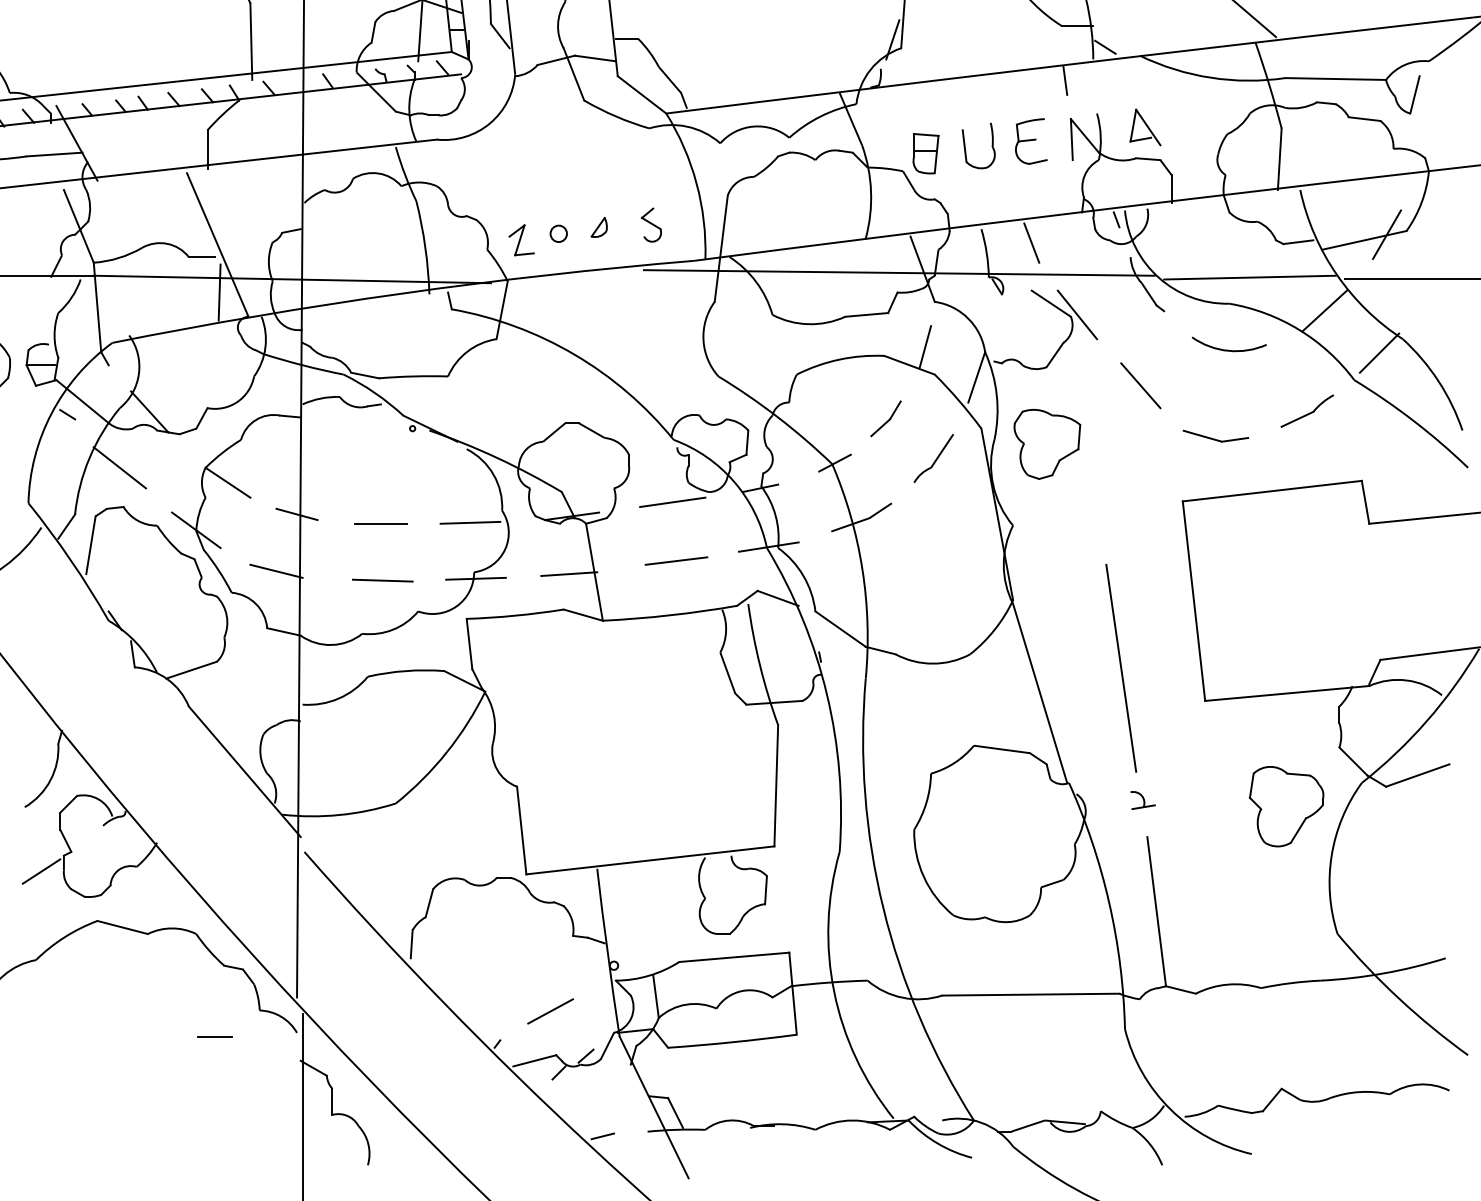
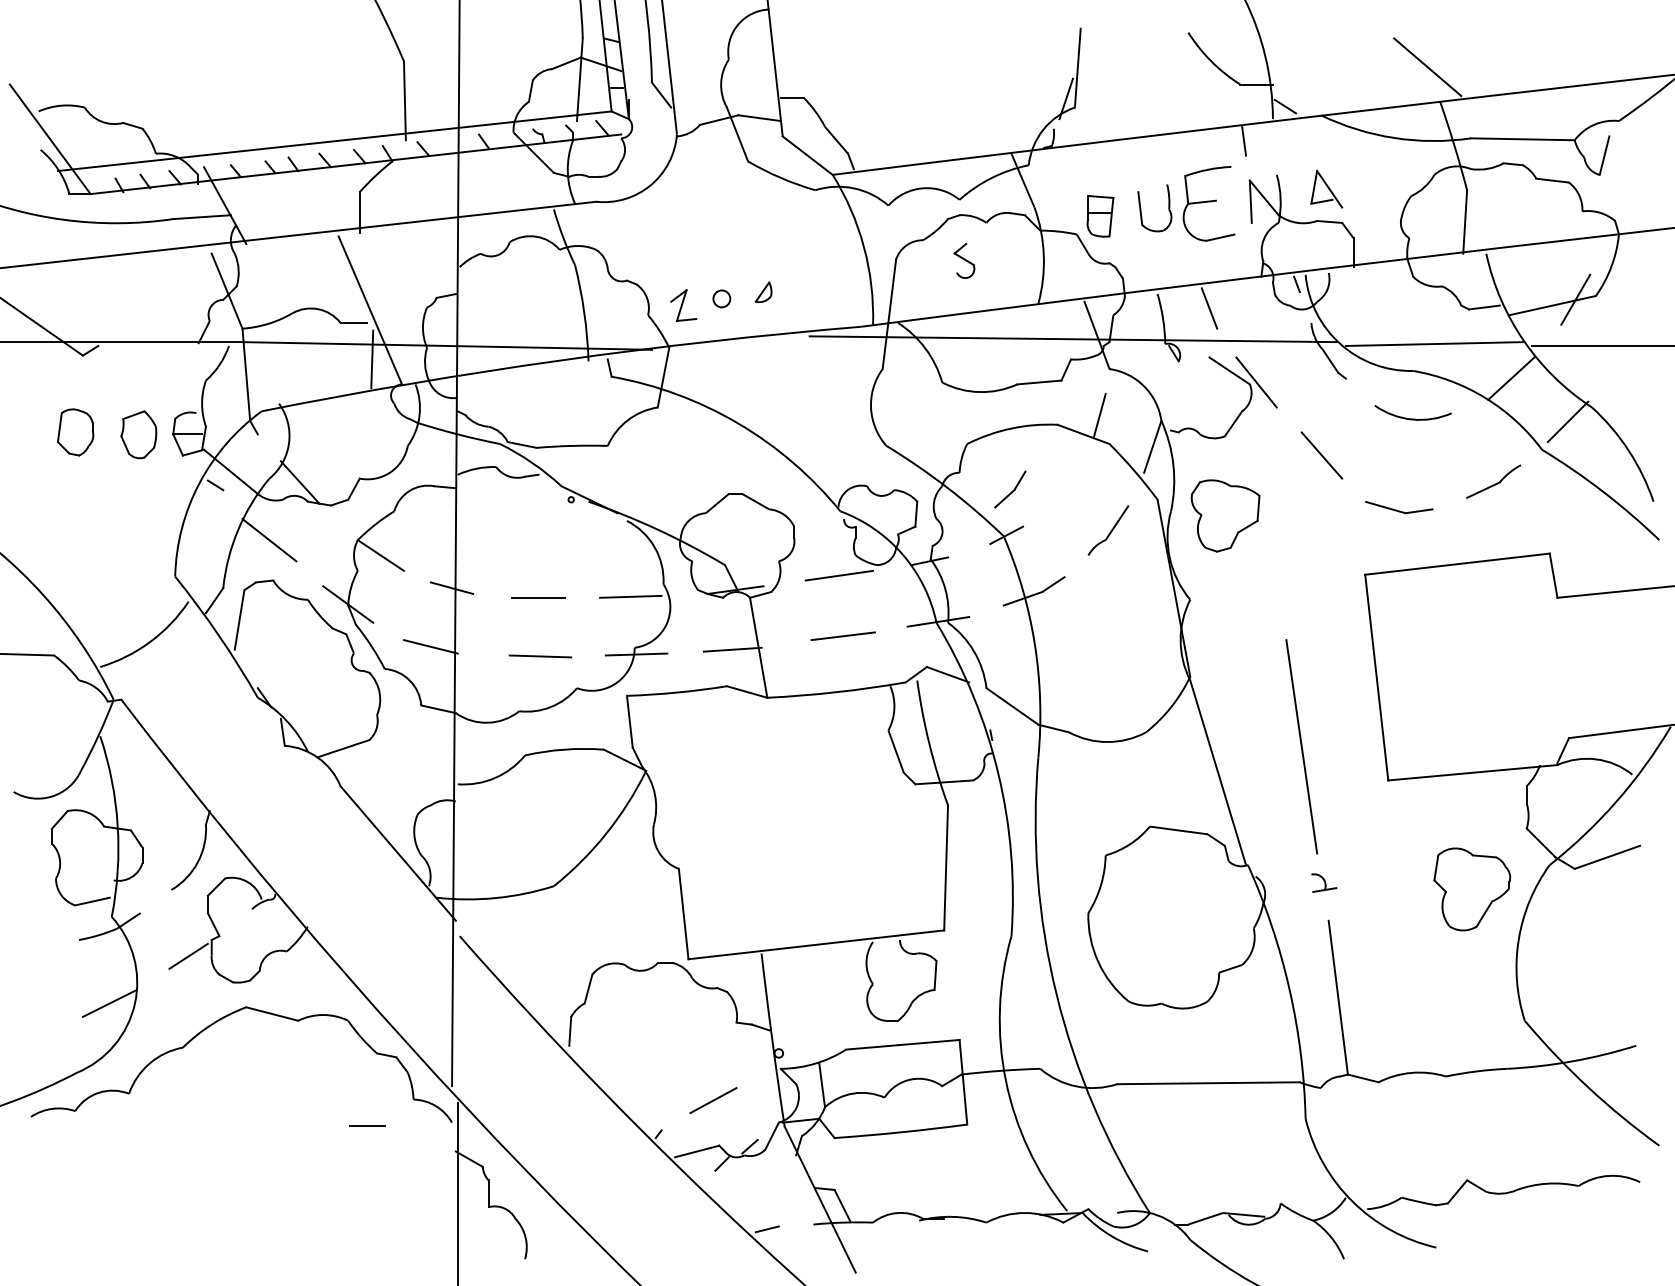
part: (1030, 141) -> (1208, 203), size x1.6
part: (651, 224) -> (964, 260), moved
part: (886, 418) -> (1010, 489), moved

